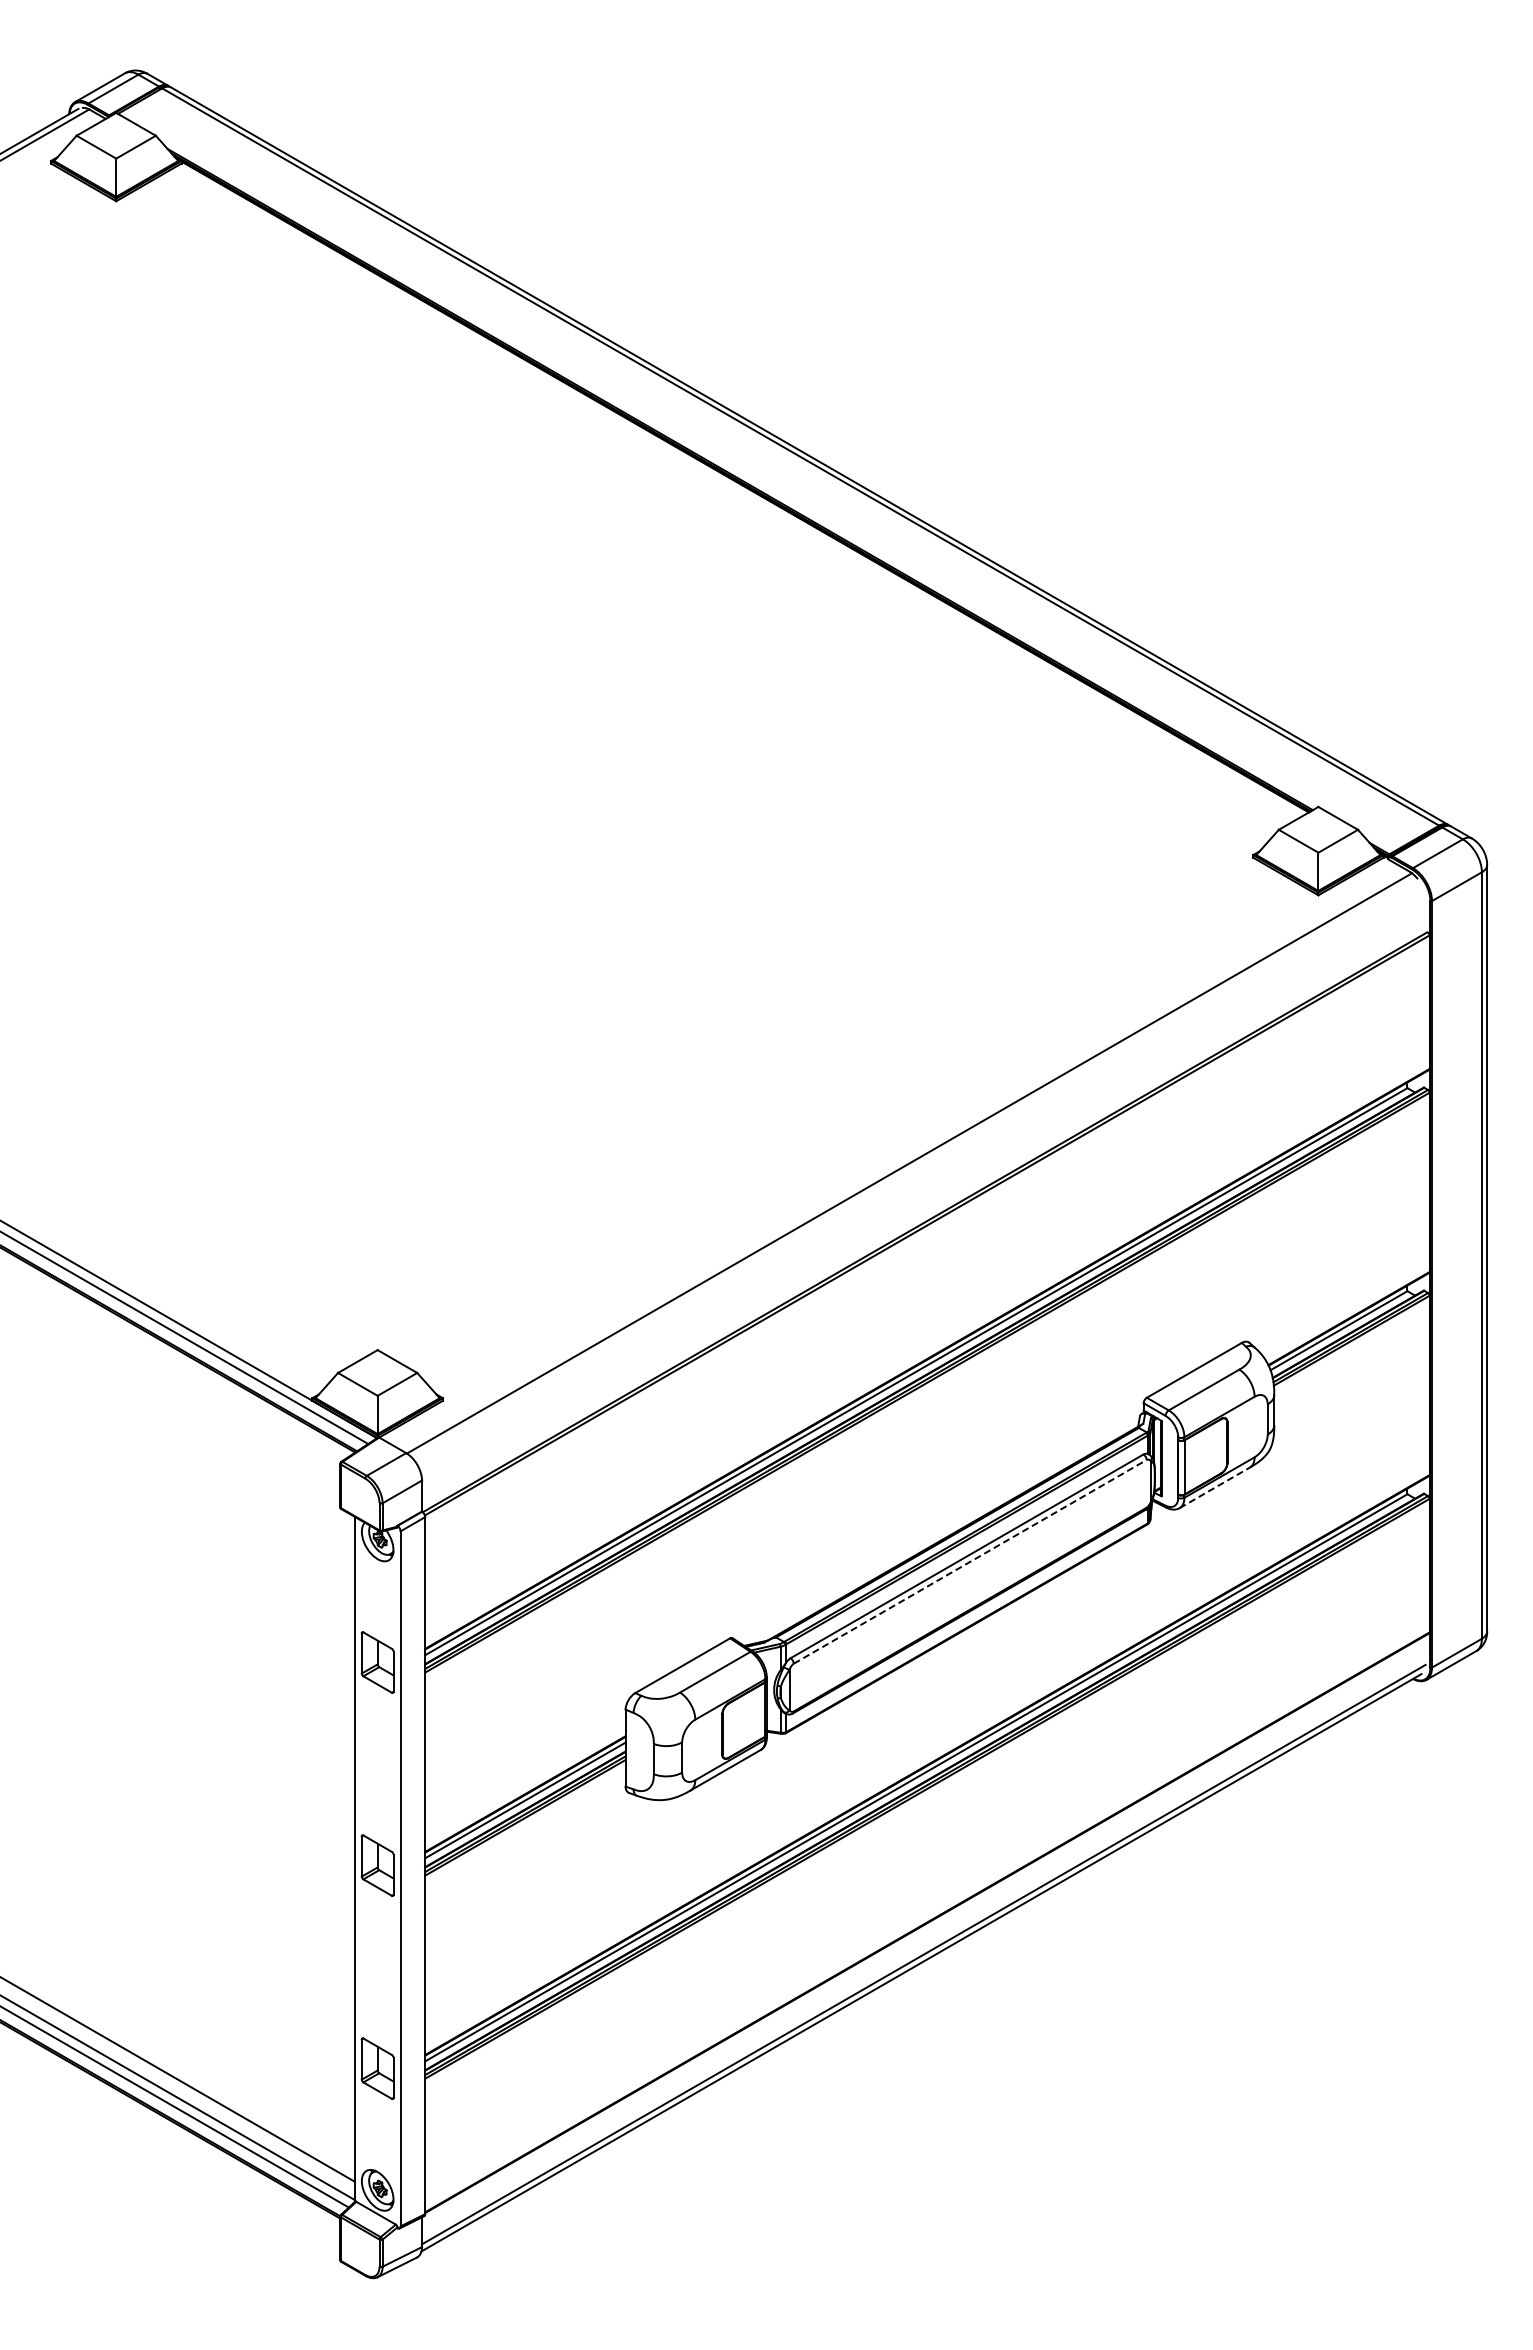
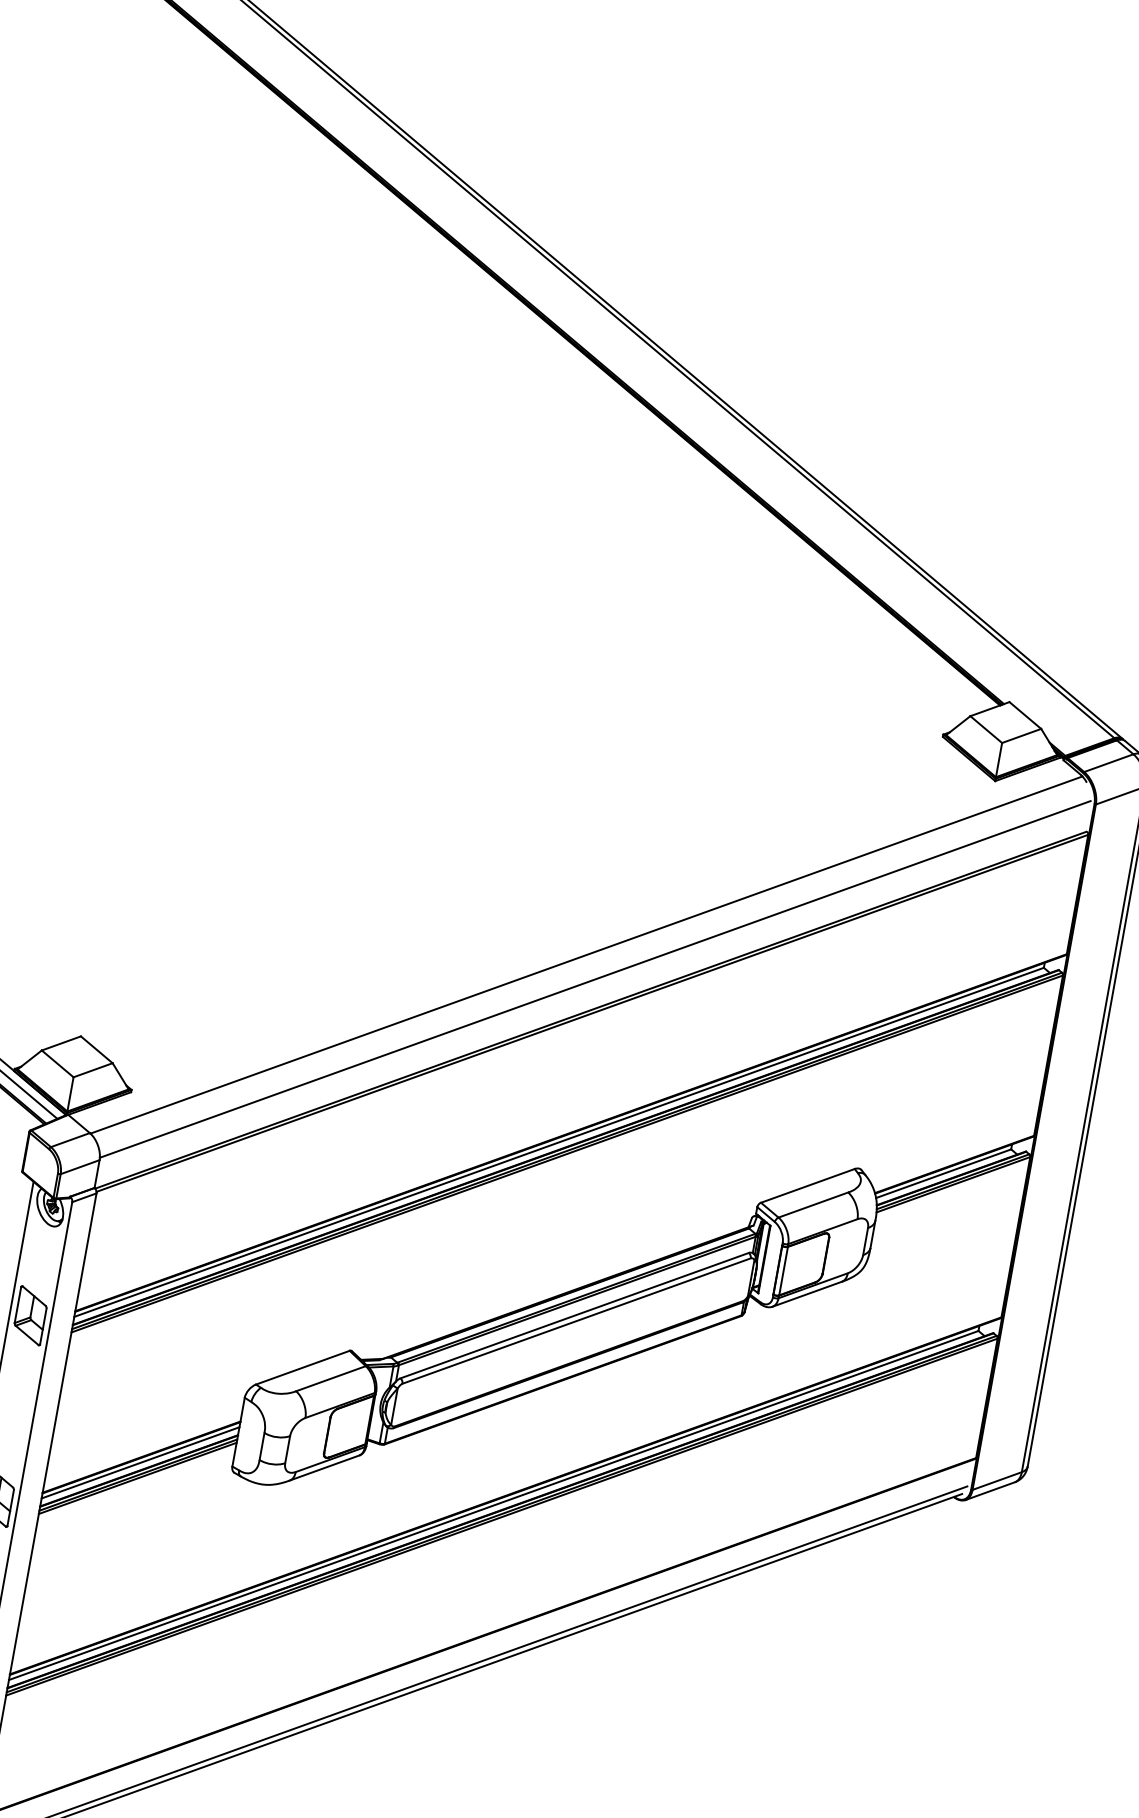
line: (923, 1187) -> (595, 978), added
line: (1214, 1487) -> (807, 1293), dashed -> solid
line: (970, 1561) -> (576, 1320), dashed -> solid

